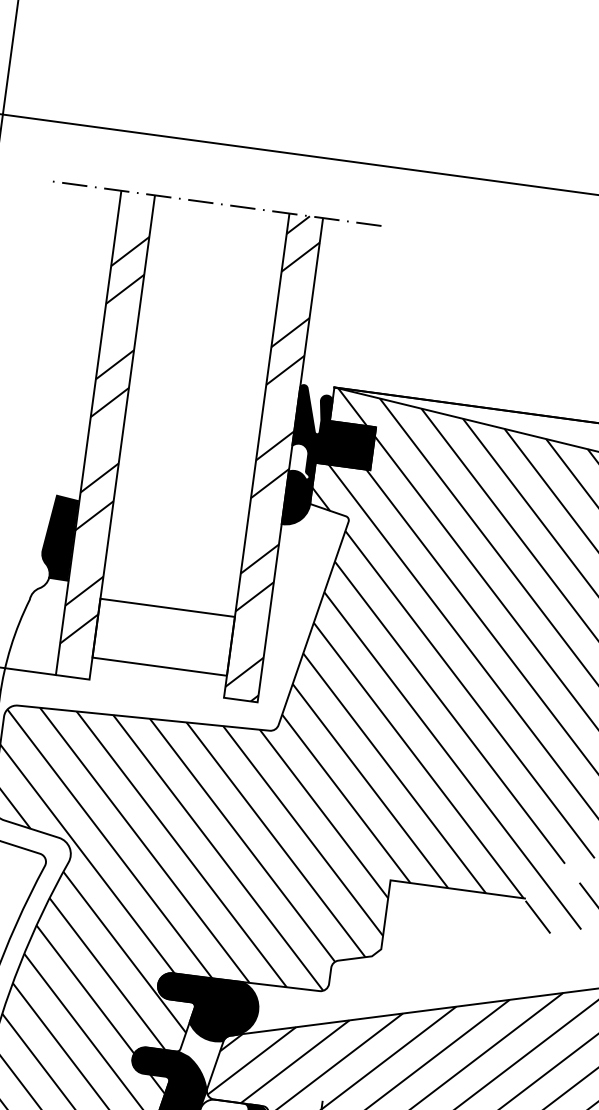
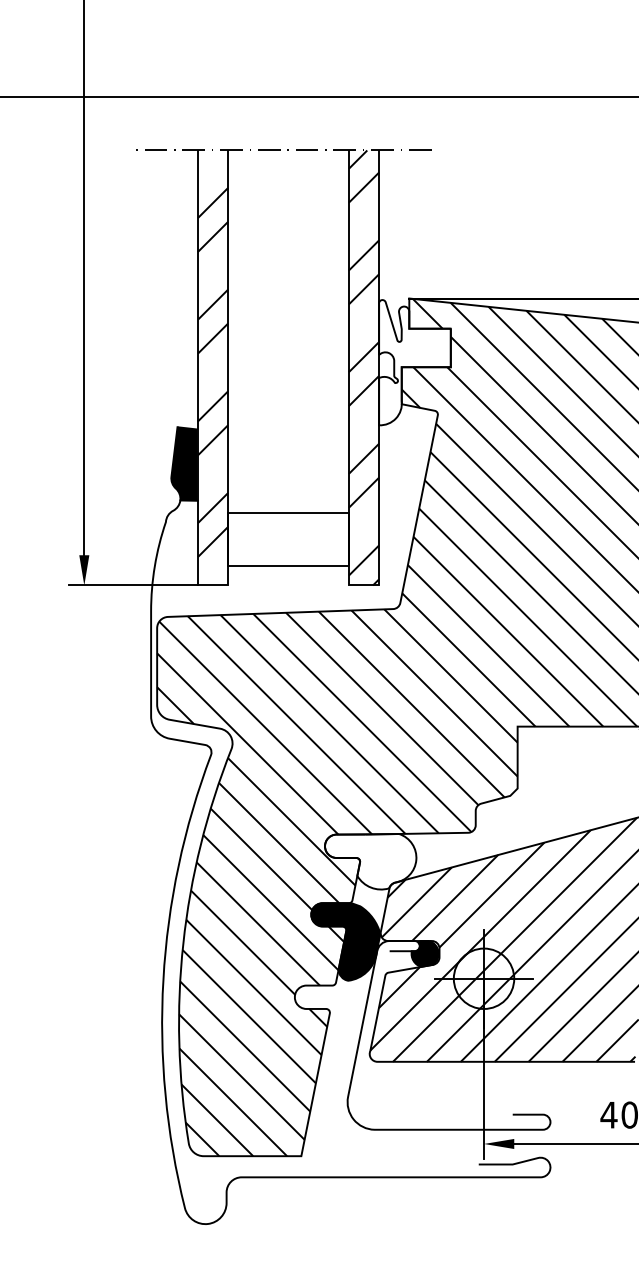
fill: (330, 459) -> (414, 362), removed
fill: (206, 1008) -> (370, 861), removed

